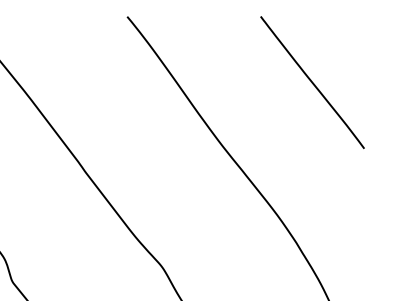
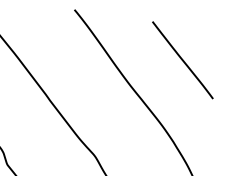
line: (311, 82) -> (182, 60), moved

